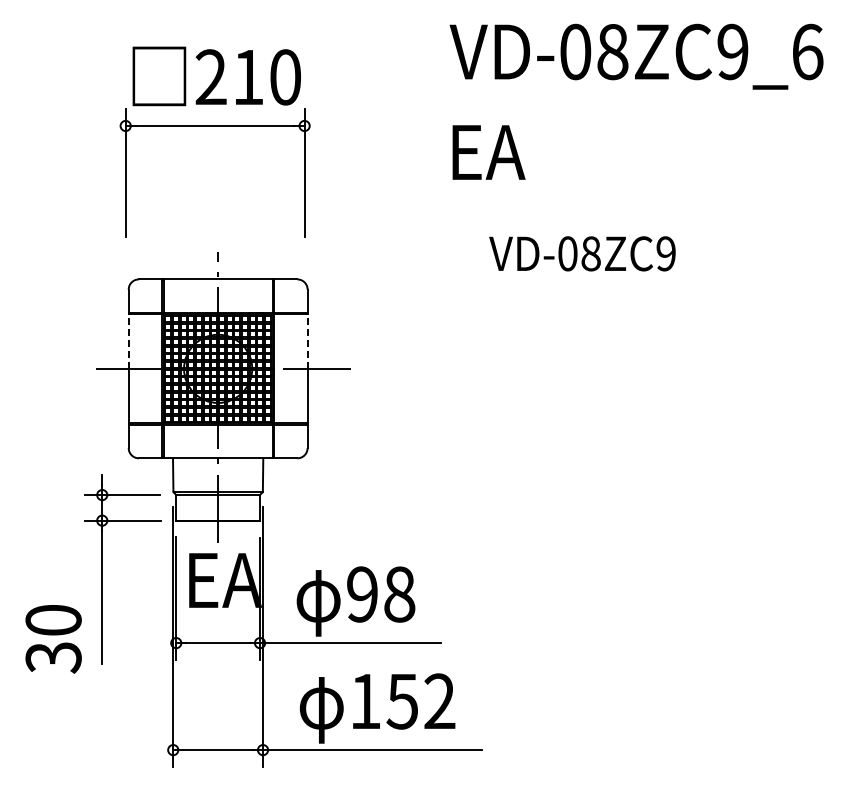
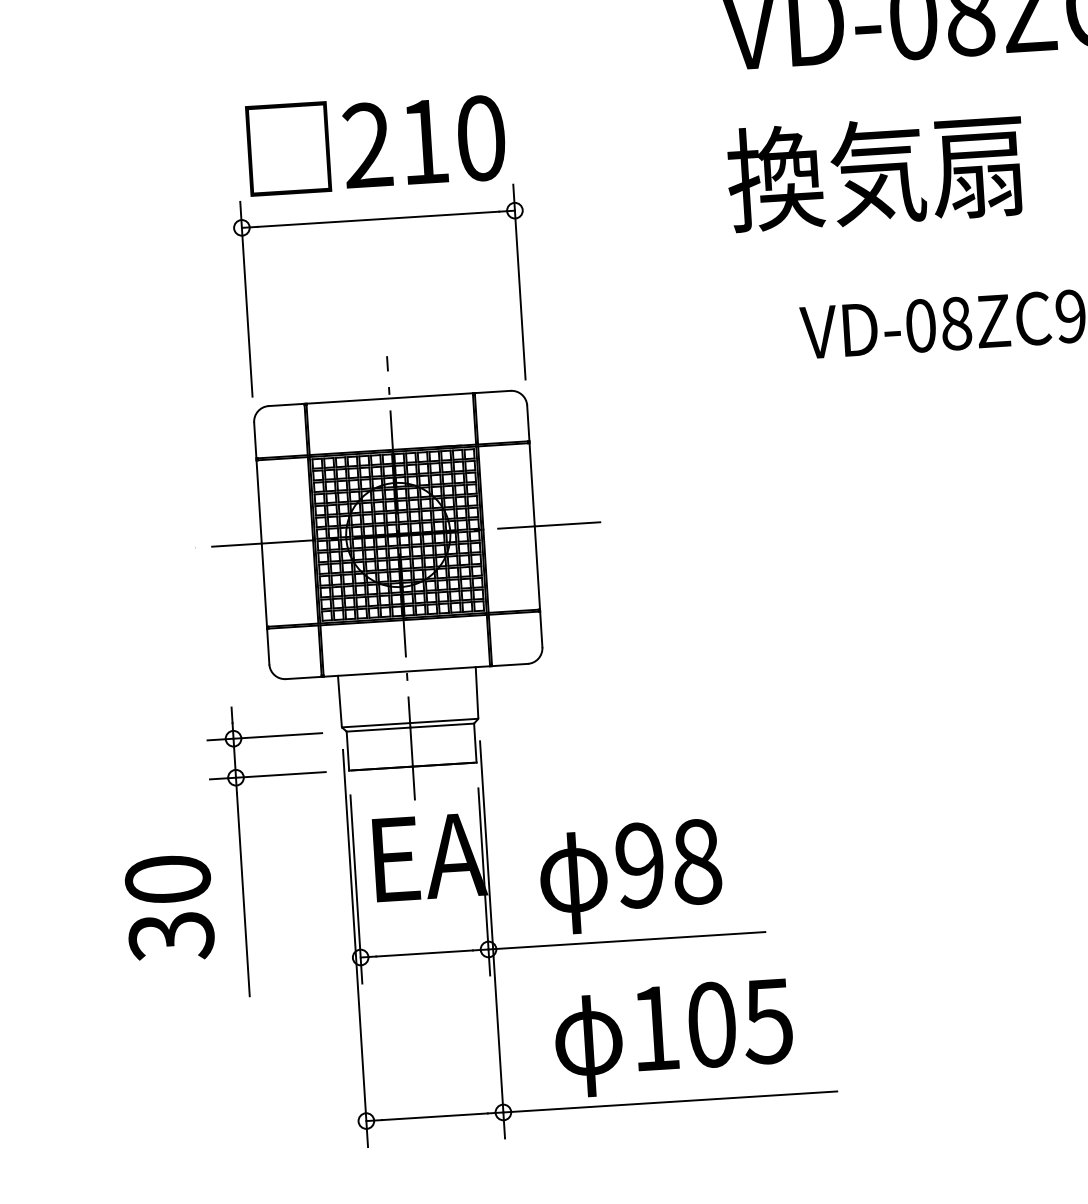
part: (214, 126) -> (377, 220), moved
text: (544, 151) -> (875, 171), EA -> 換気扇
line: (128, 341) -> (258, 501), dashed -> solid
line: (307, 341) -> (531, 484), dashed -> solid
text: (53, 639) -> (169, 908), moved
text: (420, 701) -> (738, 1023), 152 -> 105

